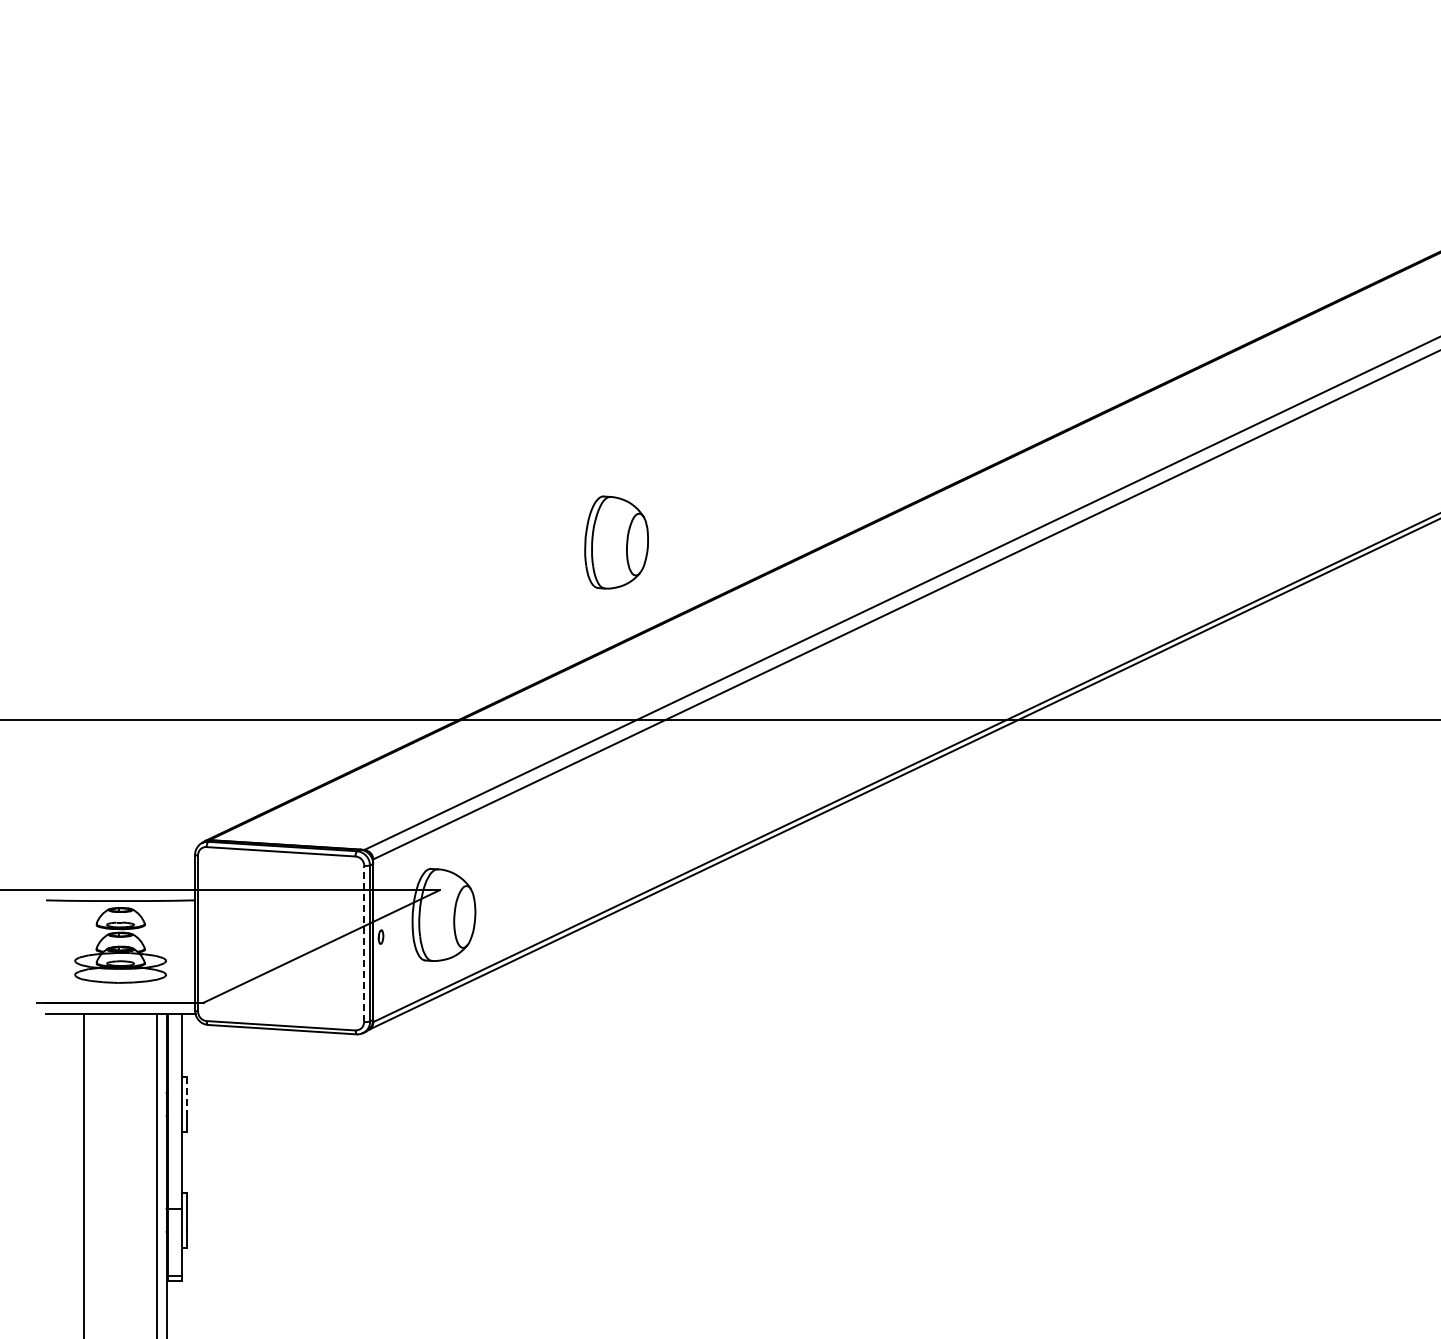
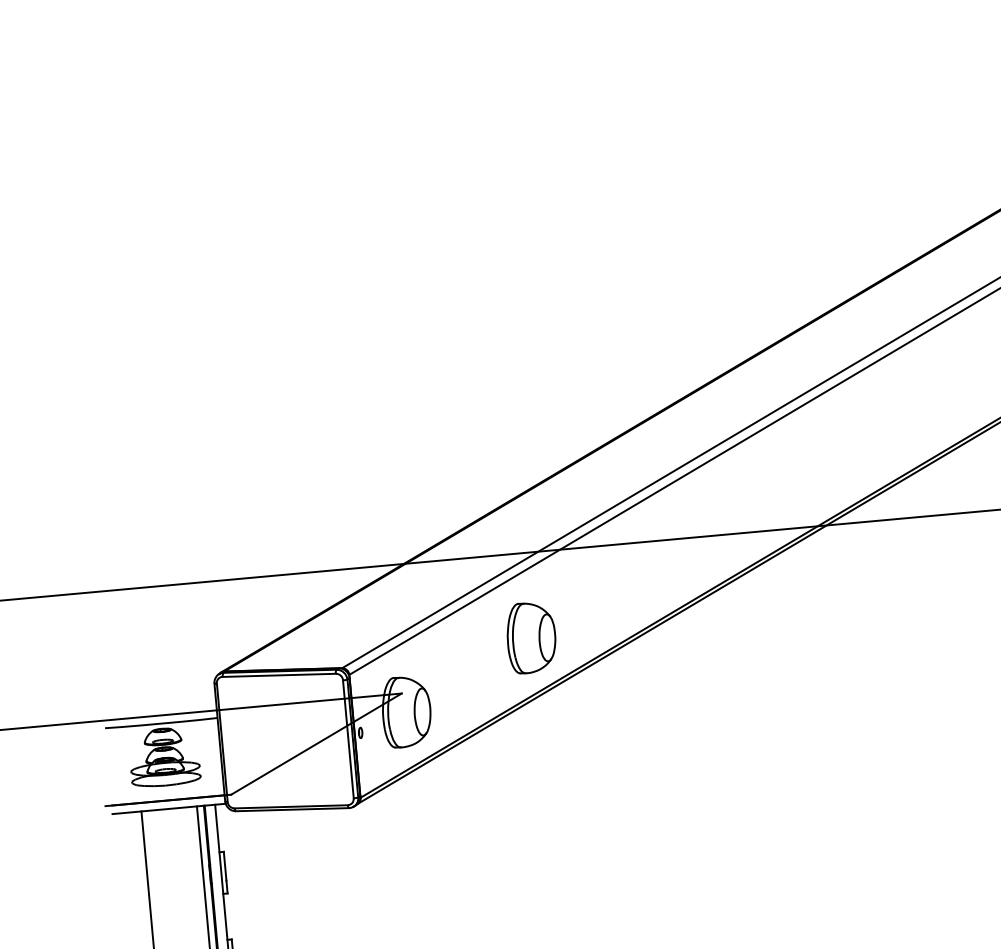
part: (616, 542) -> (531, 637), moved
line: (364, 943) -> (348, 738), dashed -> solid
line: (187, 1096) -> (225, 866), dashed -> solid

